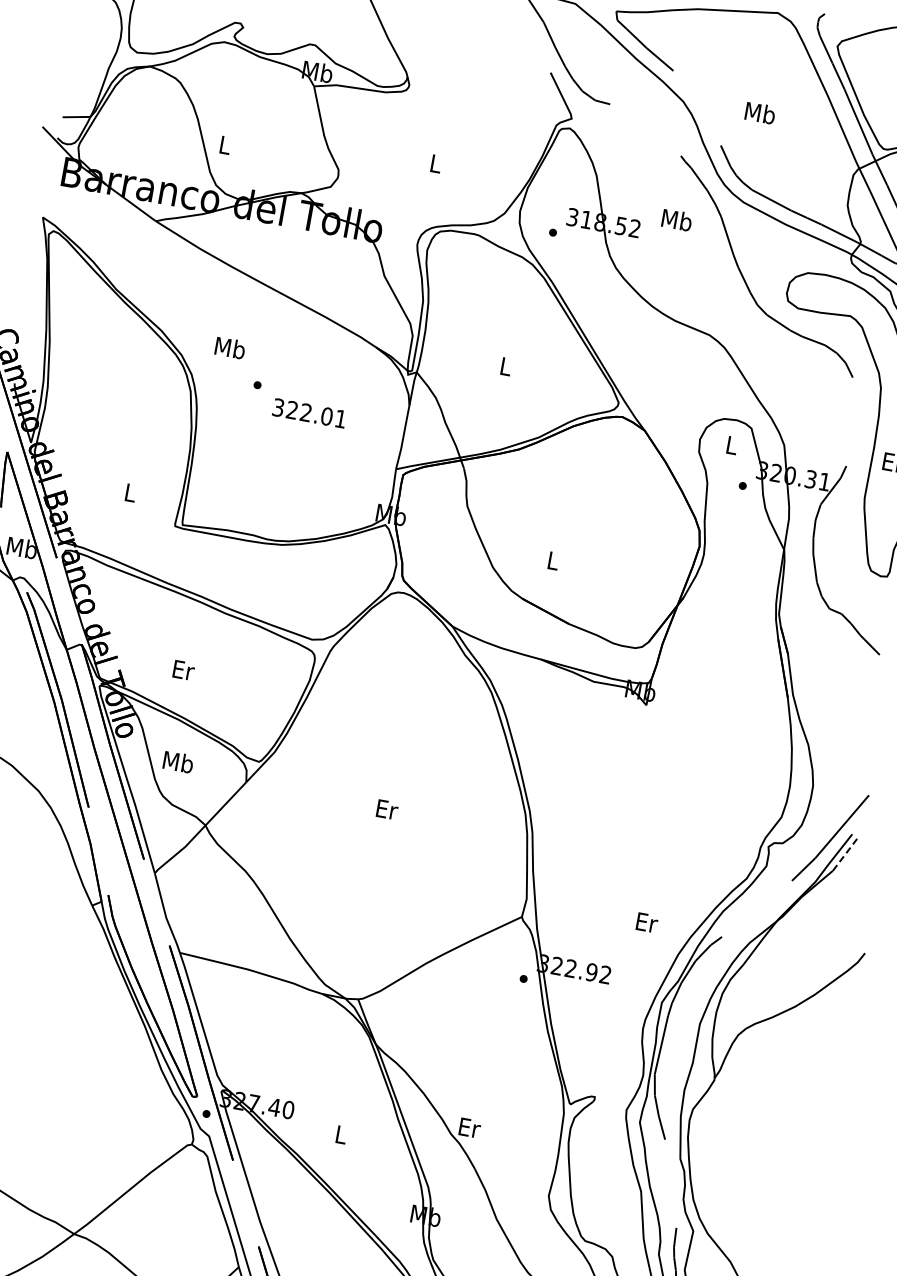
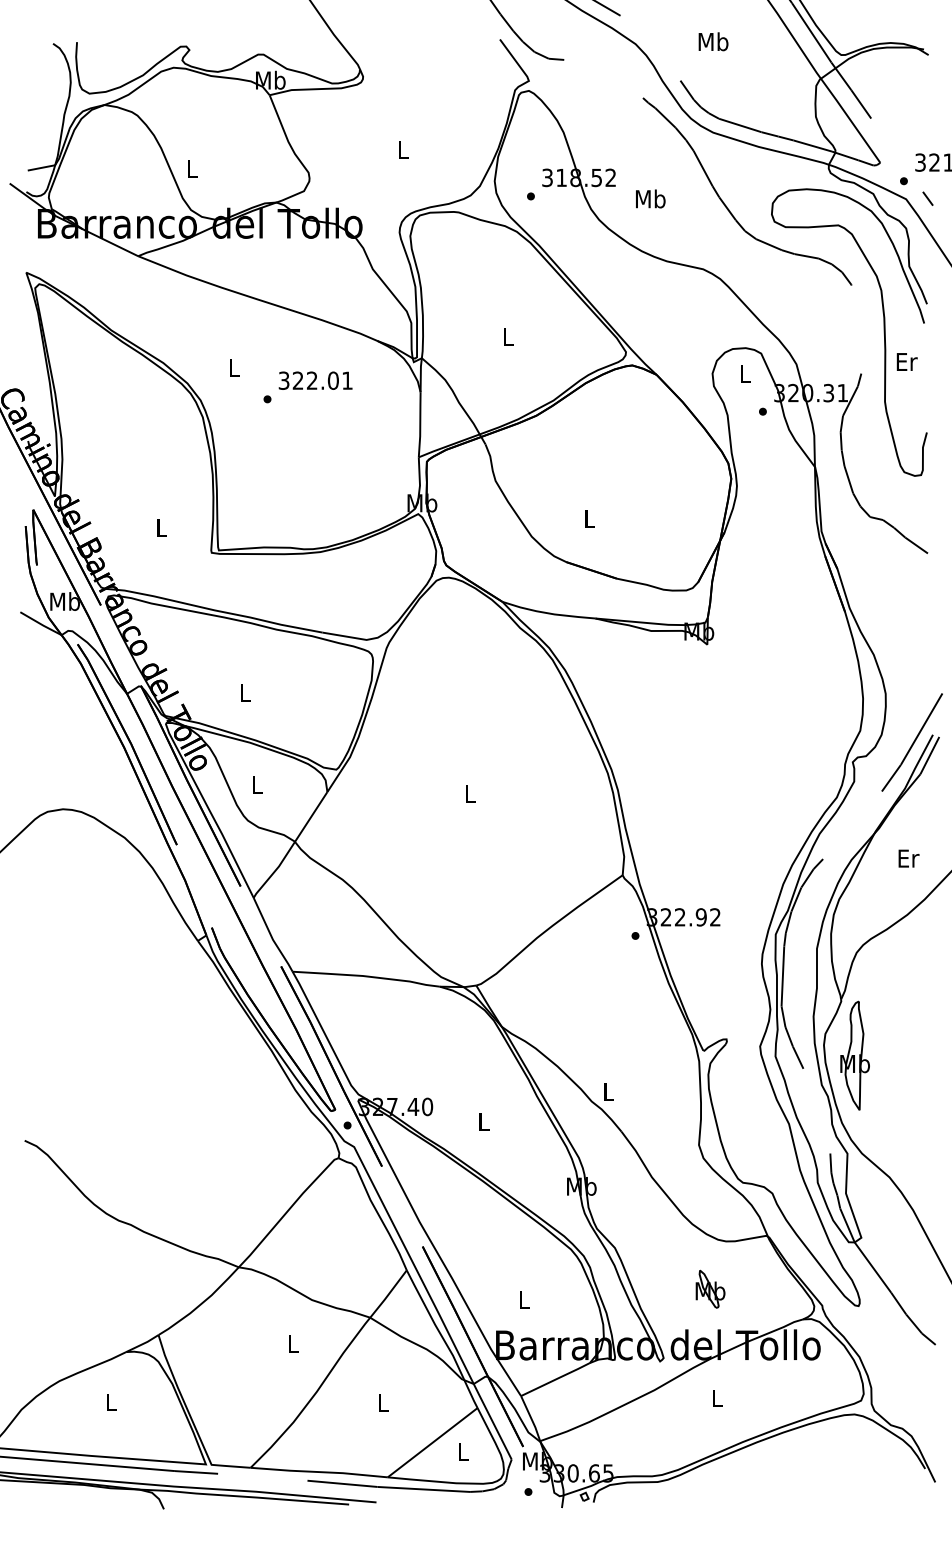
text: (676, 219) -> (650, 198), moved
text: (229, 347) -> (233, 367), Mb -> L
text: (309, 413) -> (315, 380), moved
text: (183, 670) -> (245, 693), Er -> L
text: (178, 761) -> (256, 783), Mb -> L
text: (386, 809) -> (470, 793), Er -> L
line: (845, 853) -> (929, 755), dashed -> solid
text: (646, 922) -> (908, 858), moved
text: (470, 1128) -> (609, 1092), Er -> L
part: (717, 1135) -> (854, 1055), added

